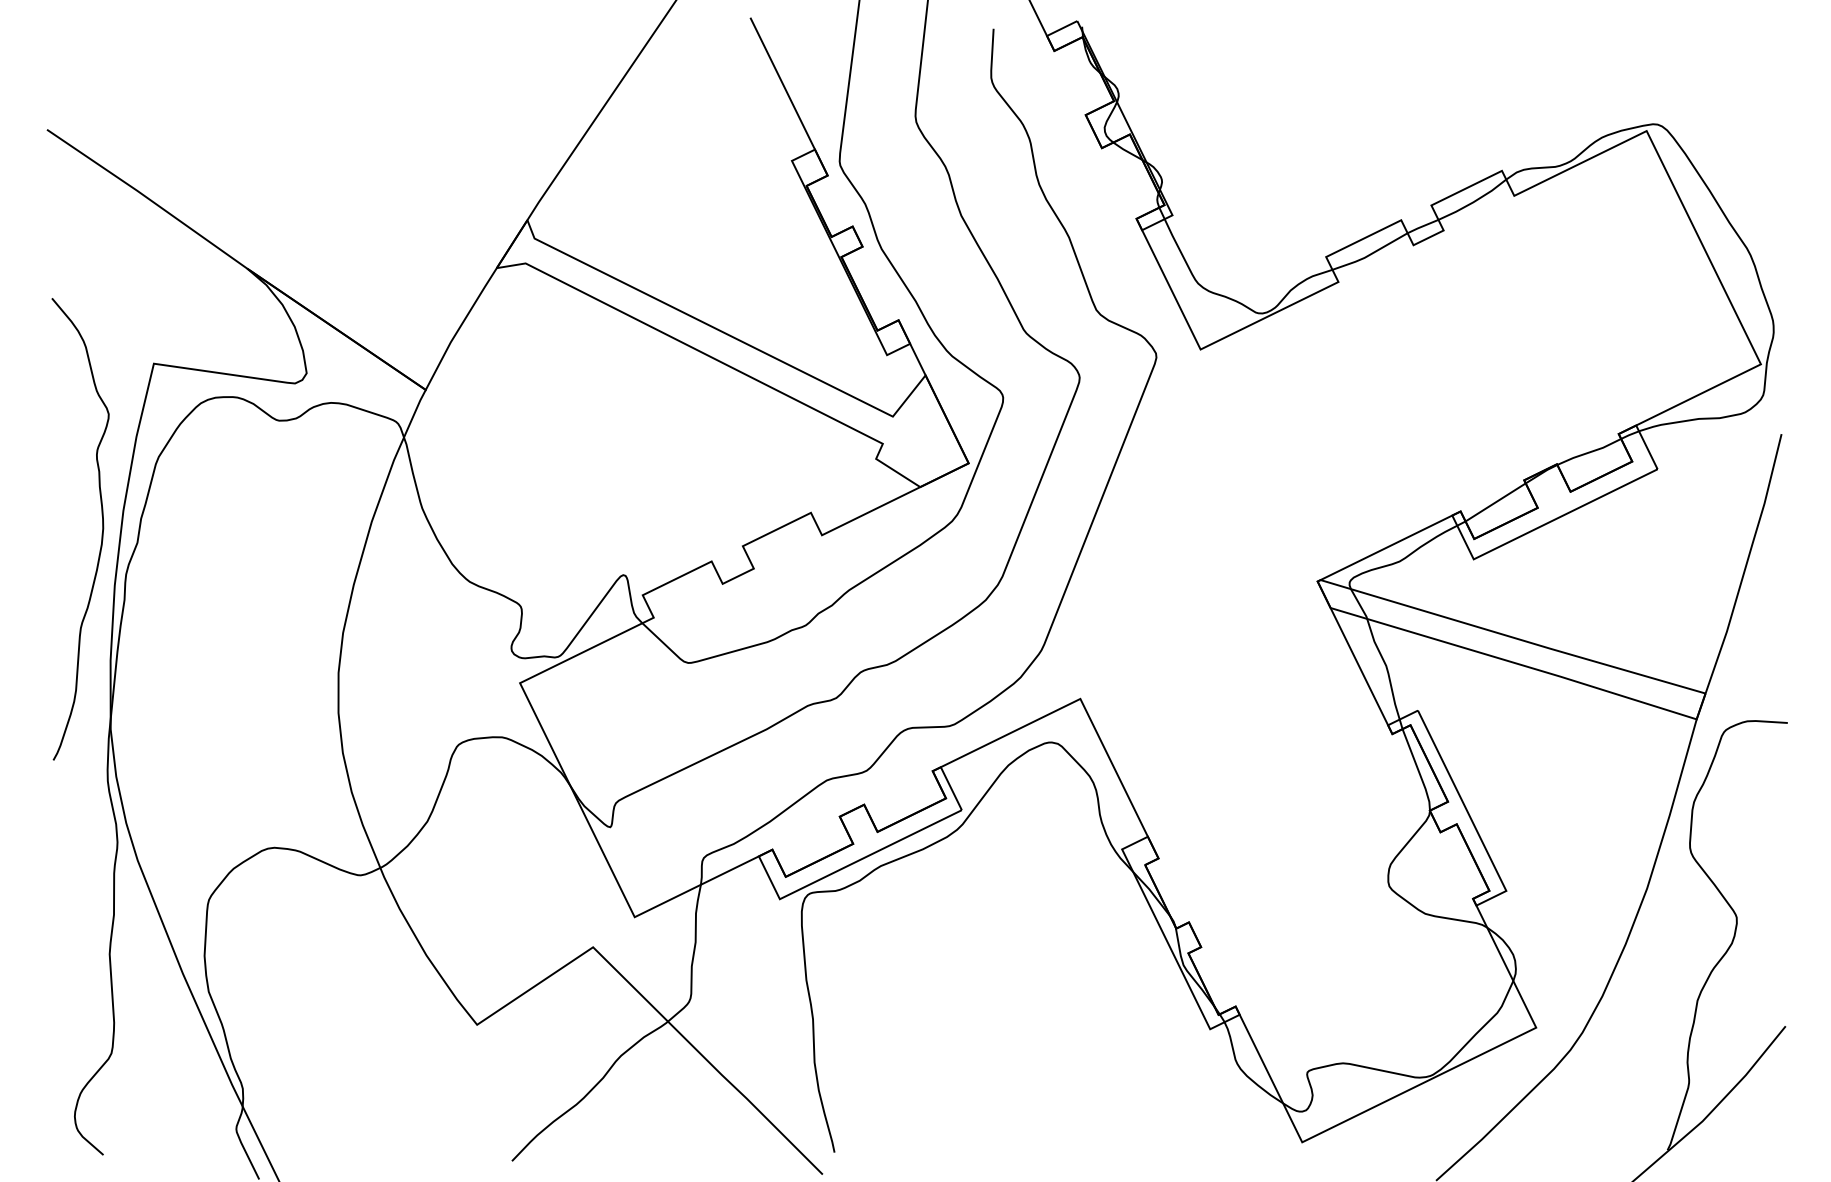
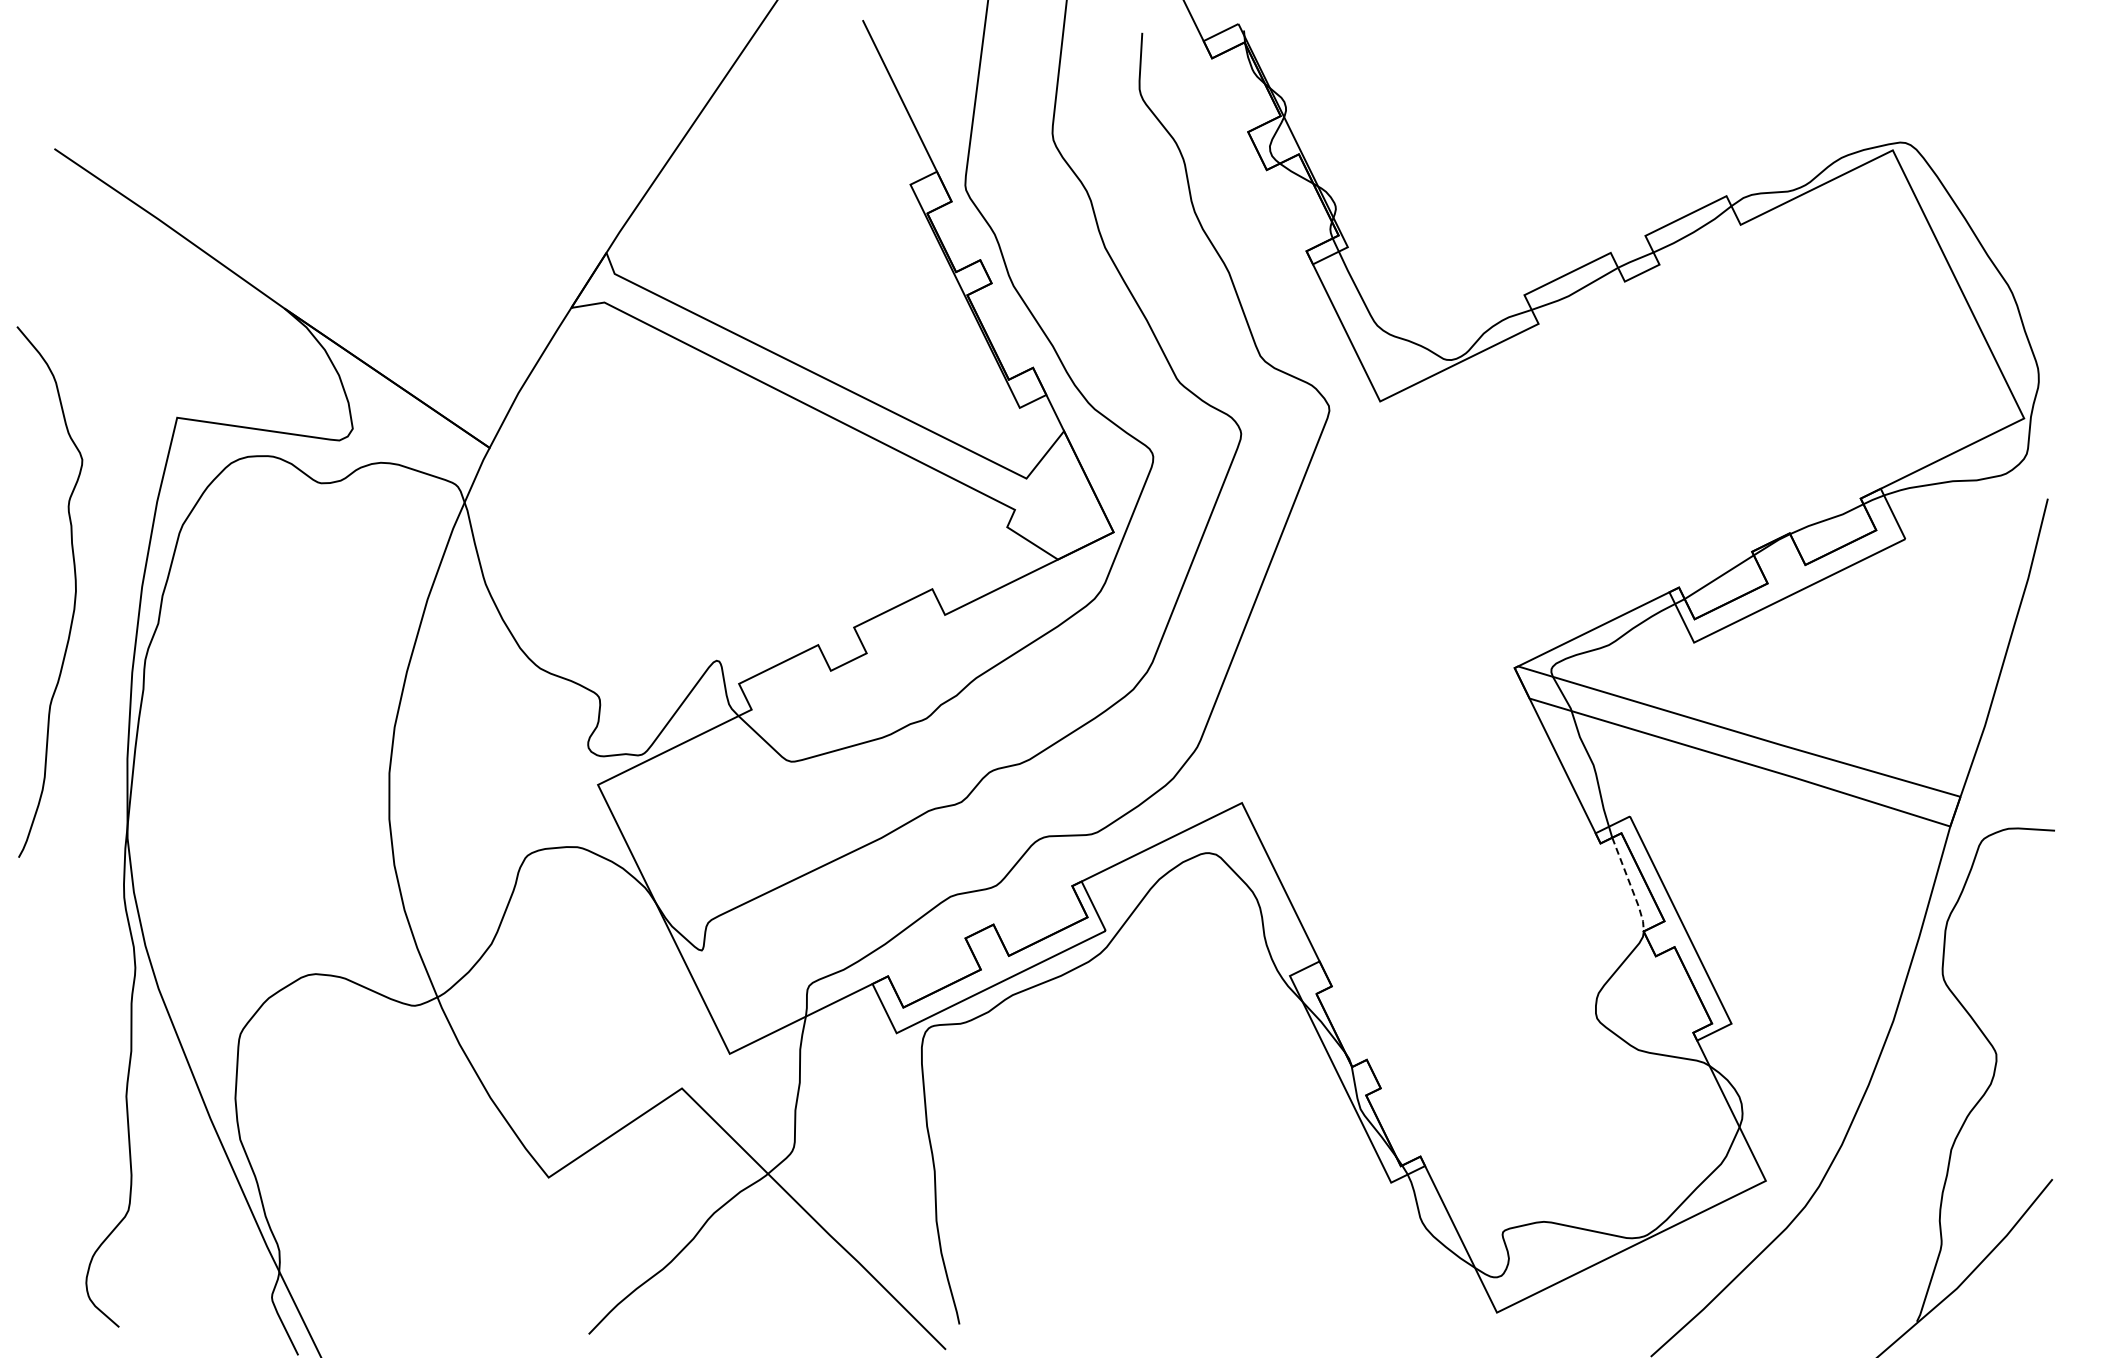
curve: (101, 530) -> (74, 593), moved
line: (1418, 771) -> (1630, 886), solid -> dashed

